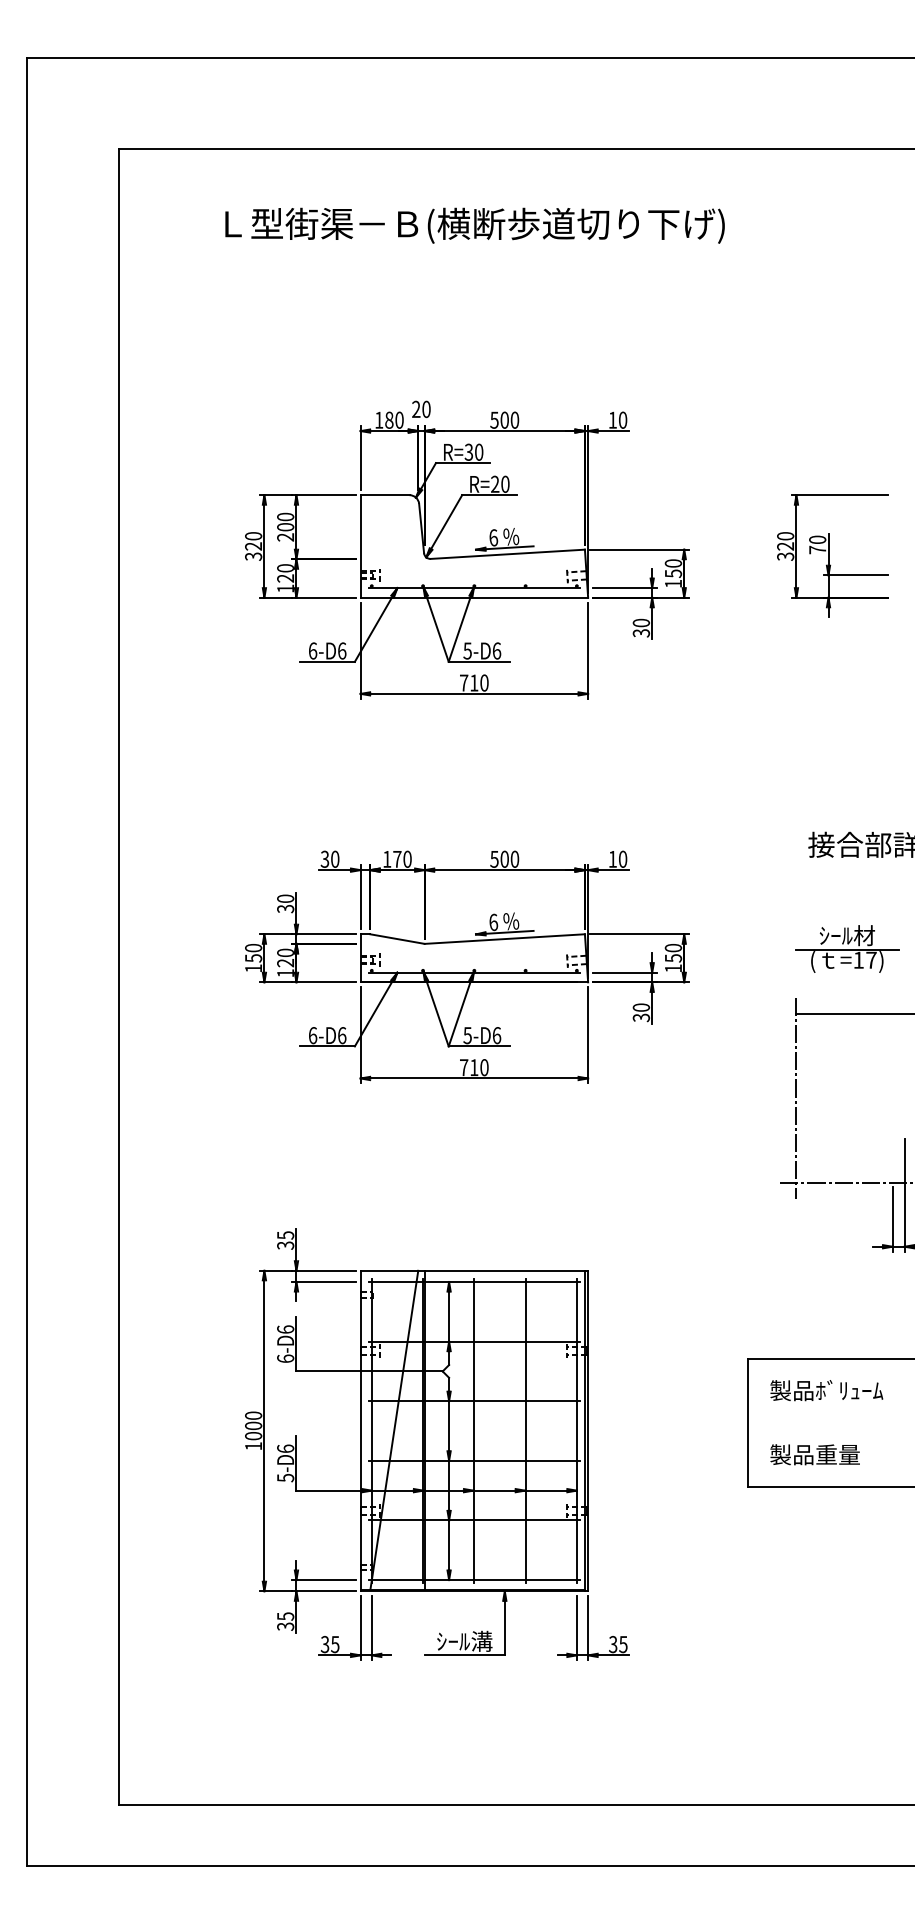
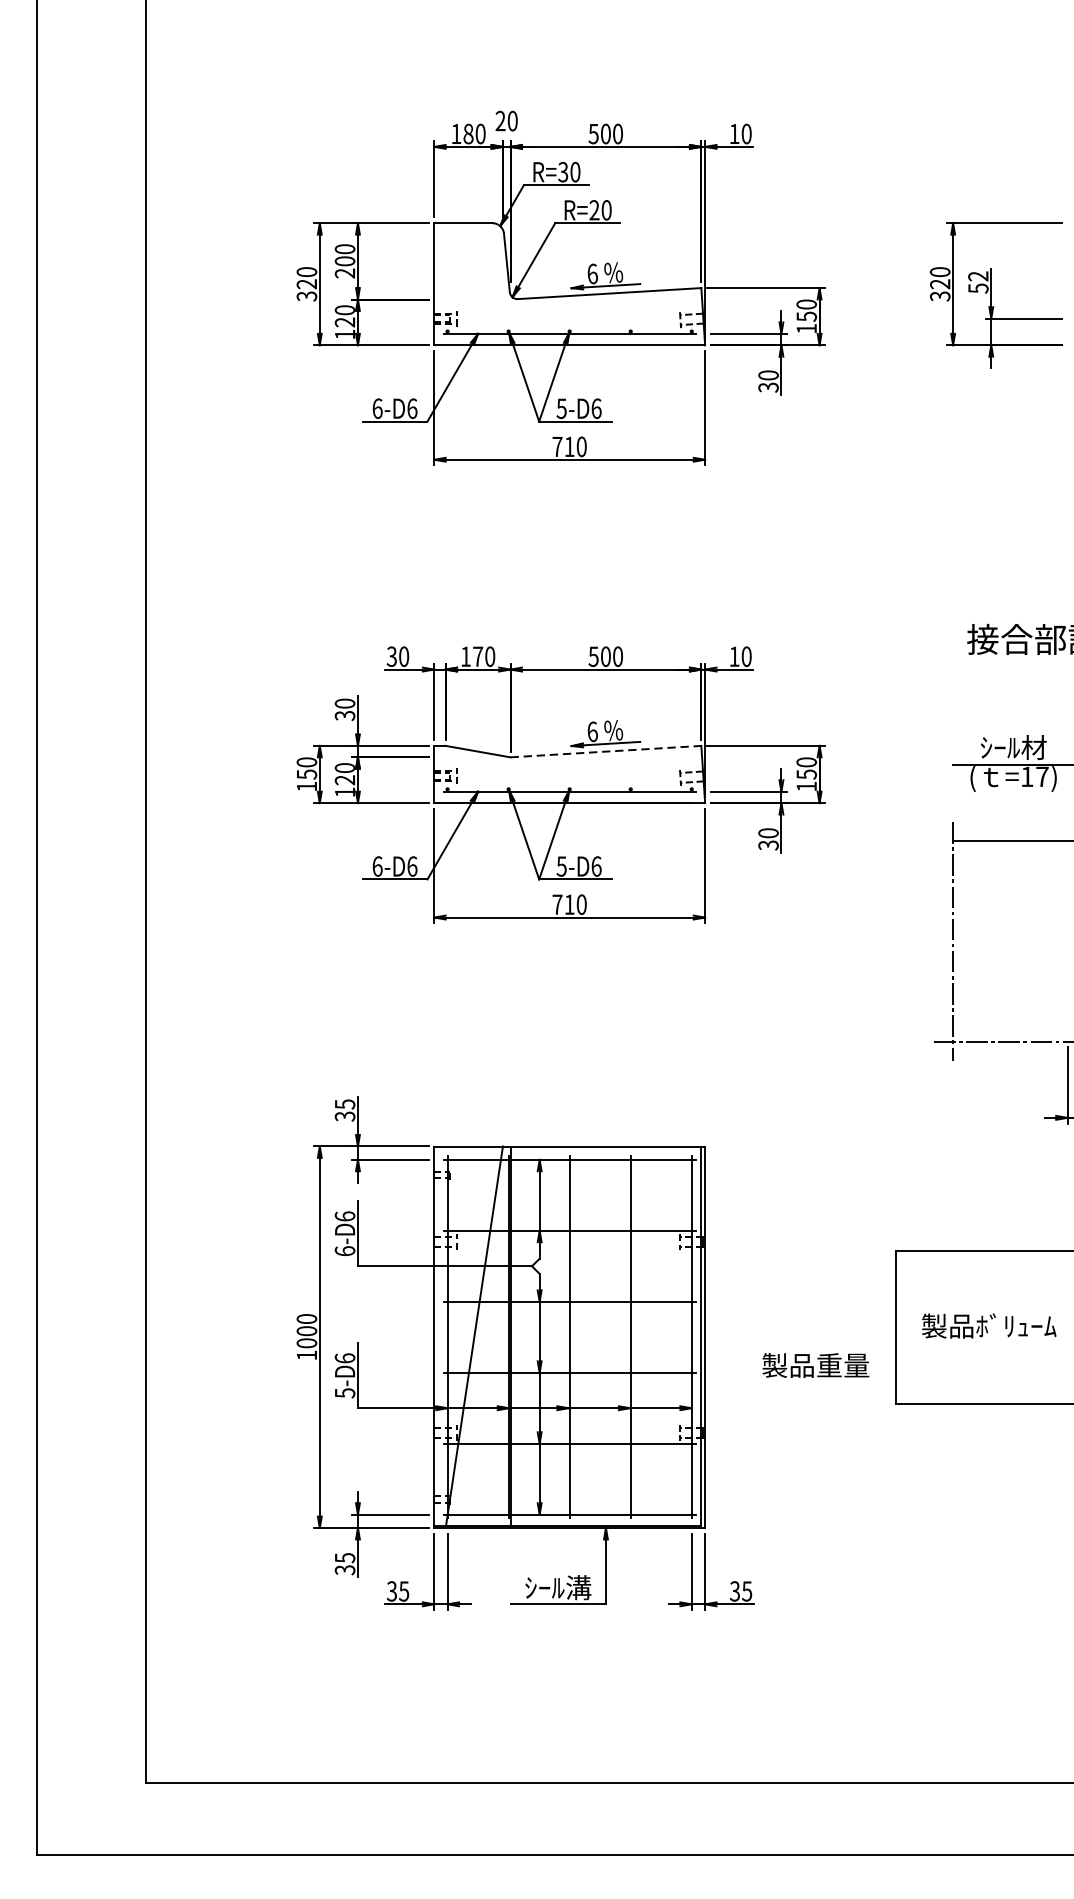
text: (817, 544) -> (978, 281), 70 -> 52
line: (505, 939) -> (606, 752), solid -> dashed
text: (826, 1390) -> (988, 1325), moved
text: (814, 1454) -> (815, 1365), moved

